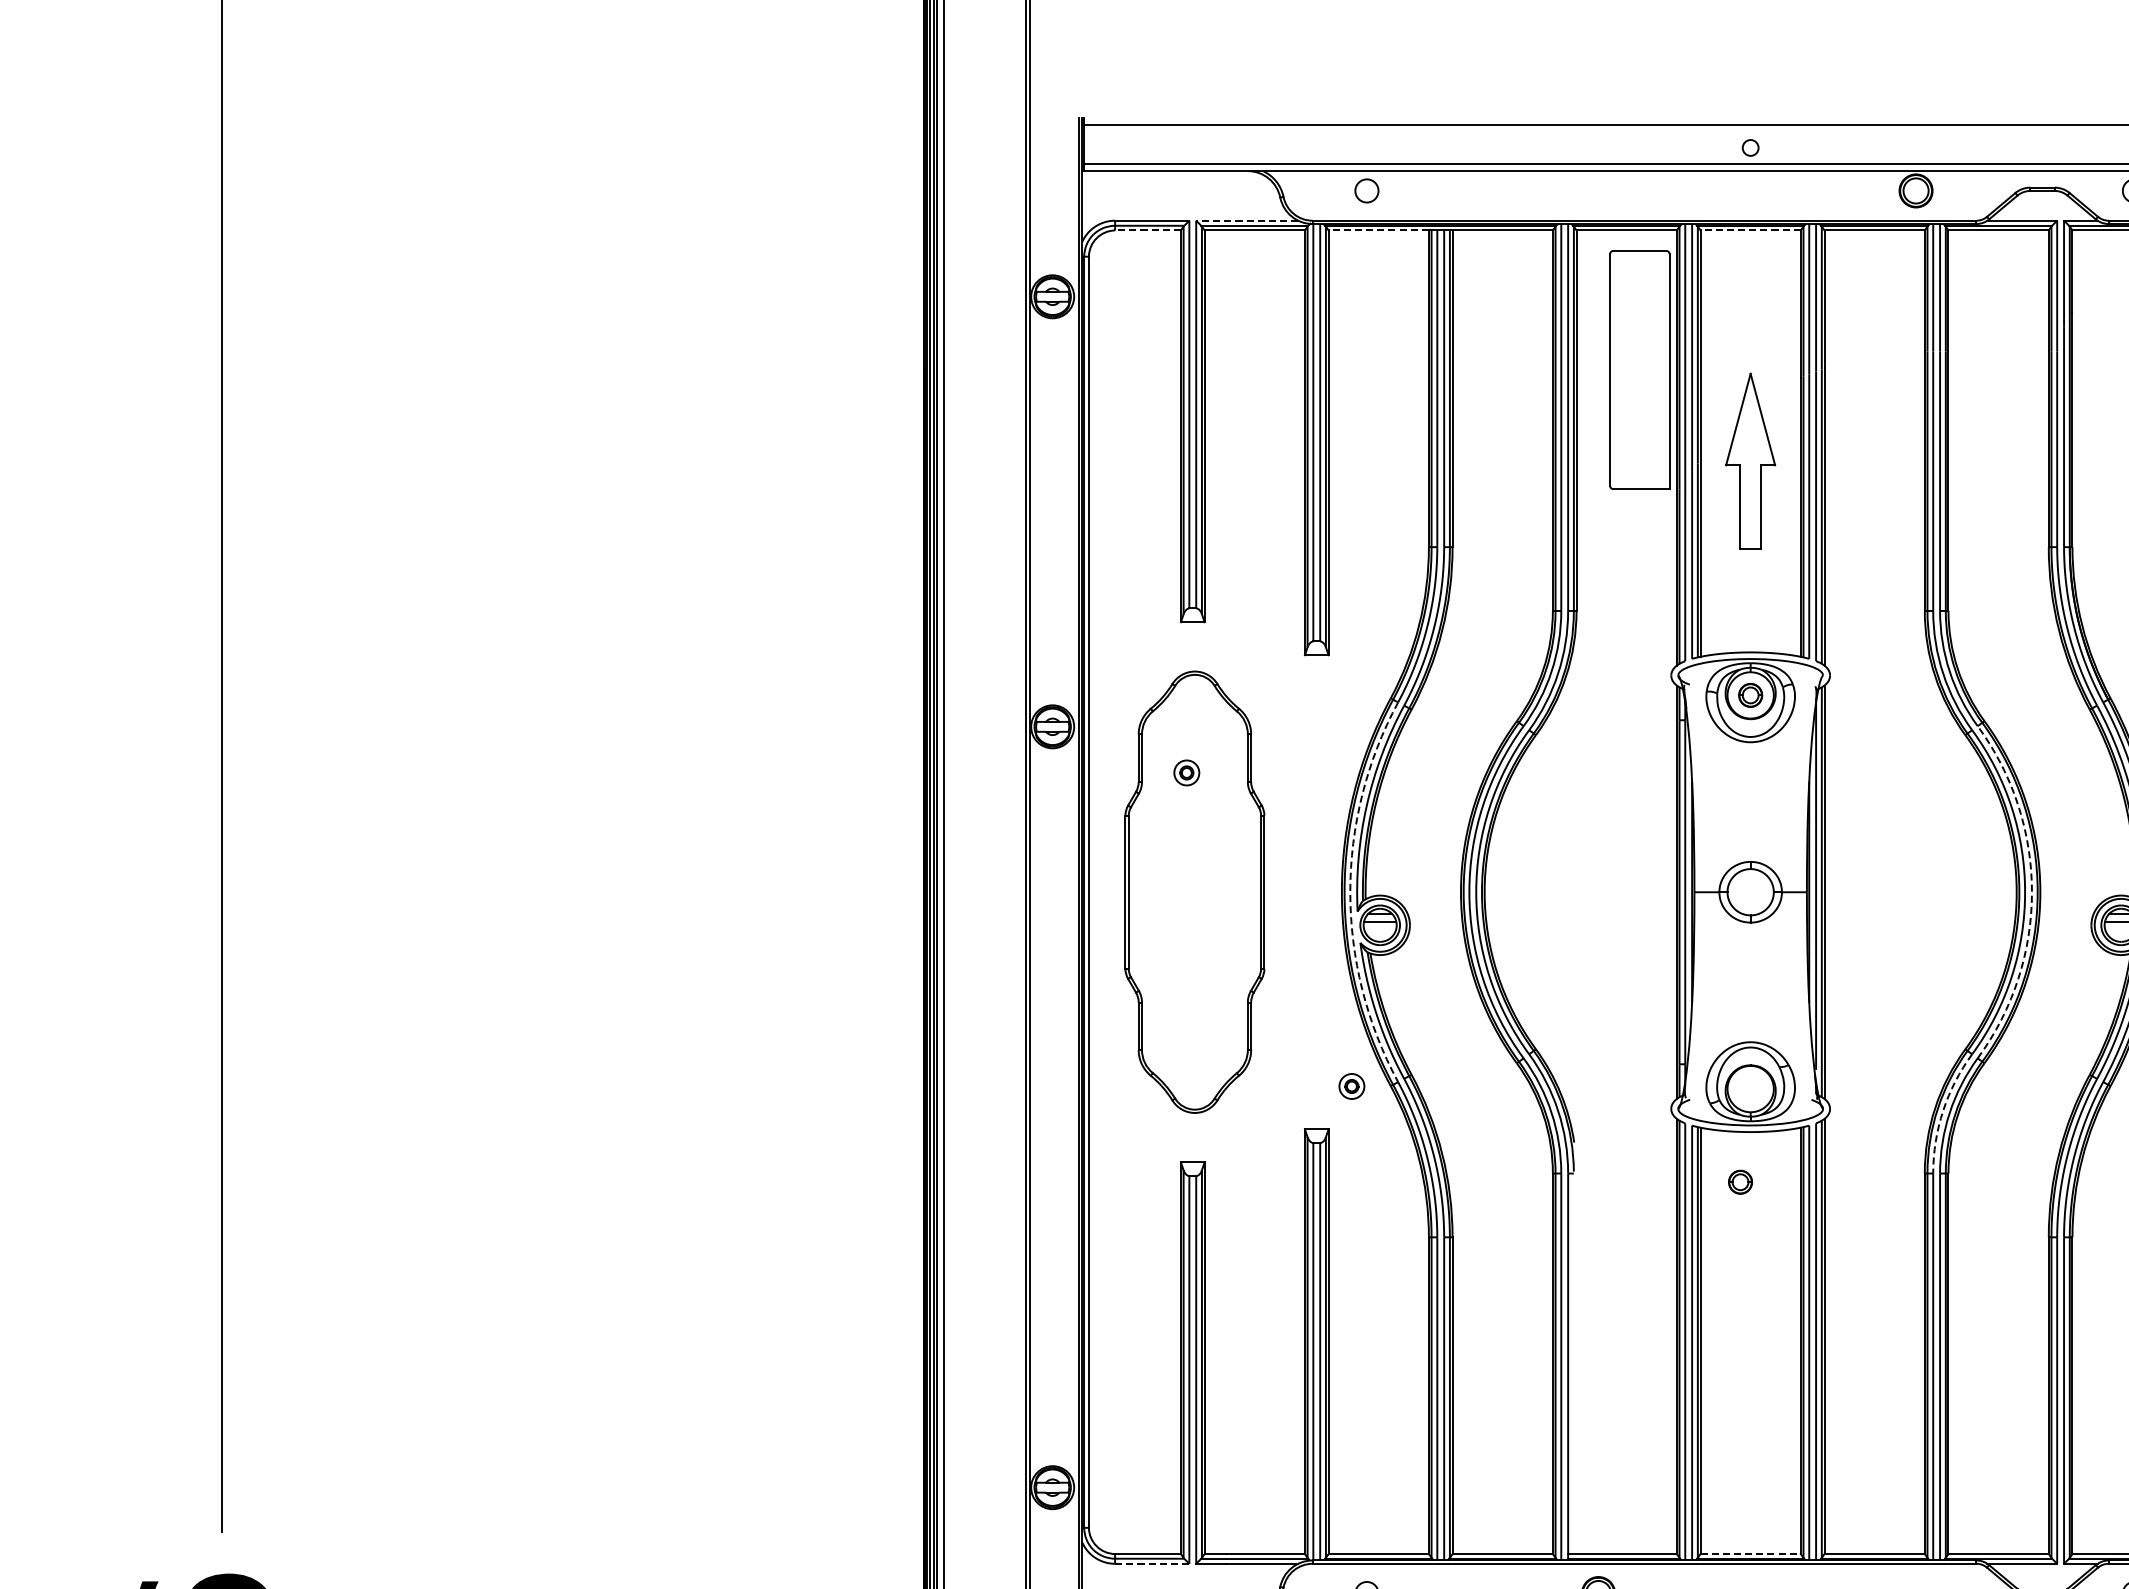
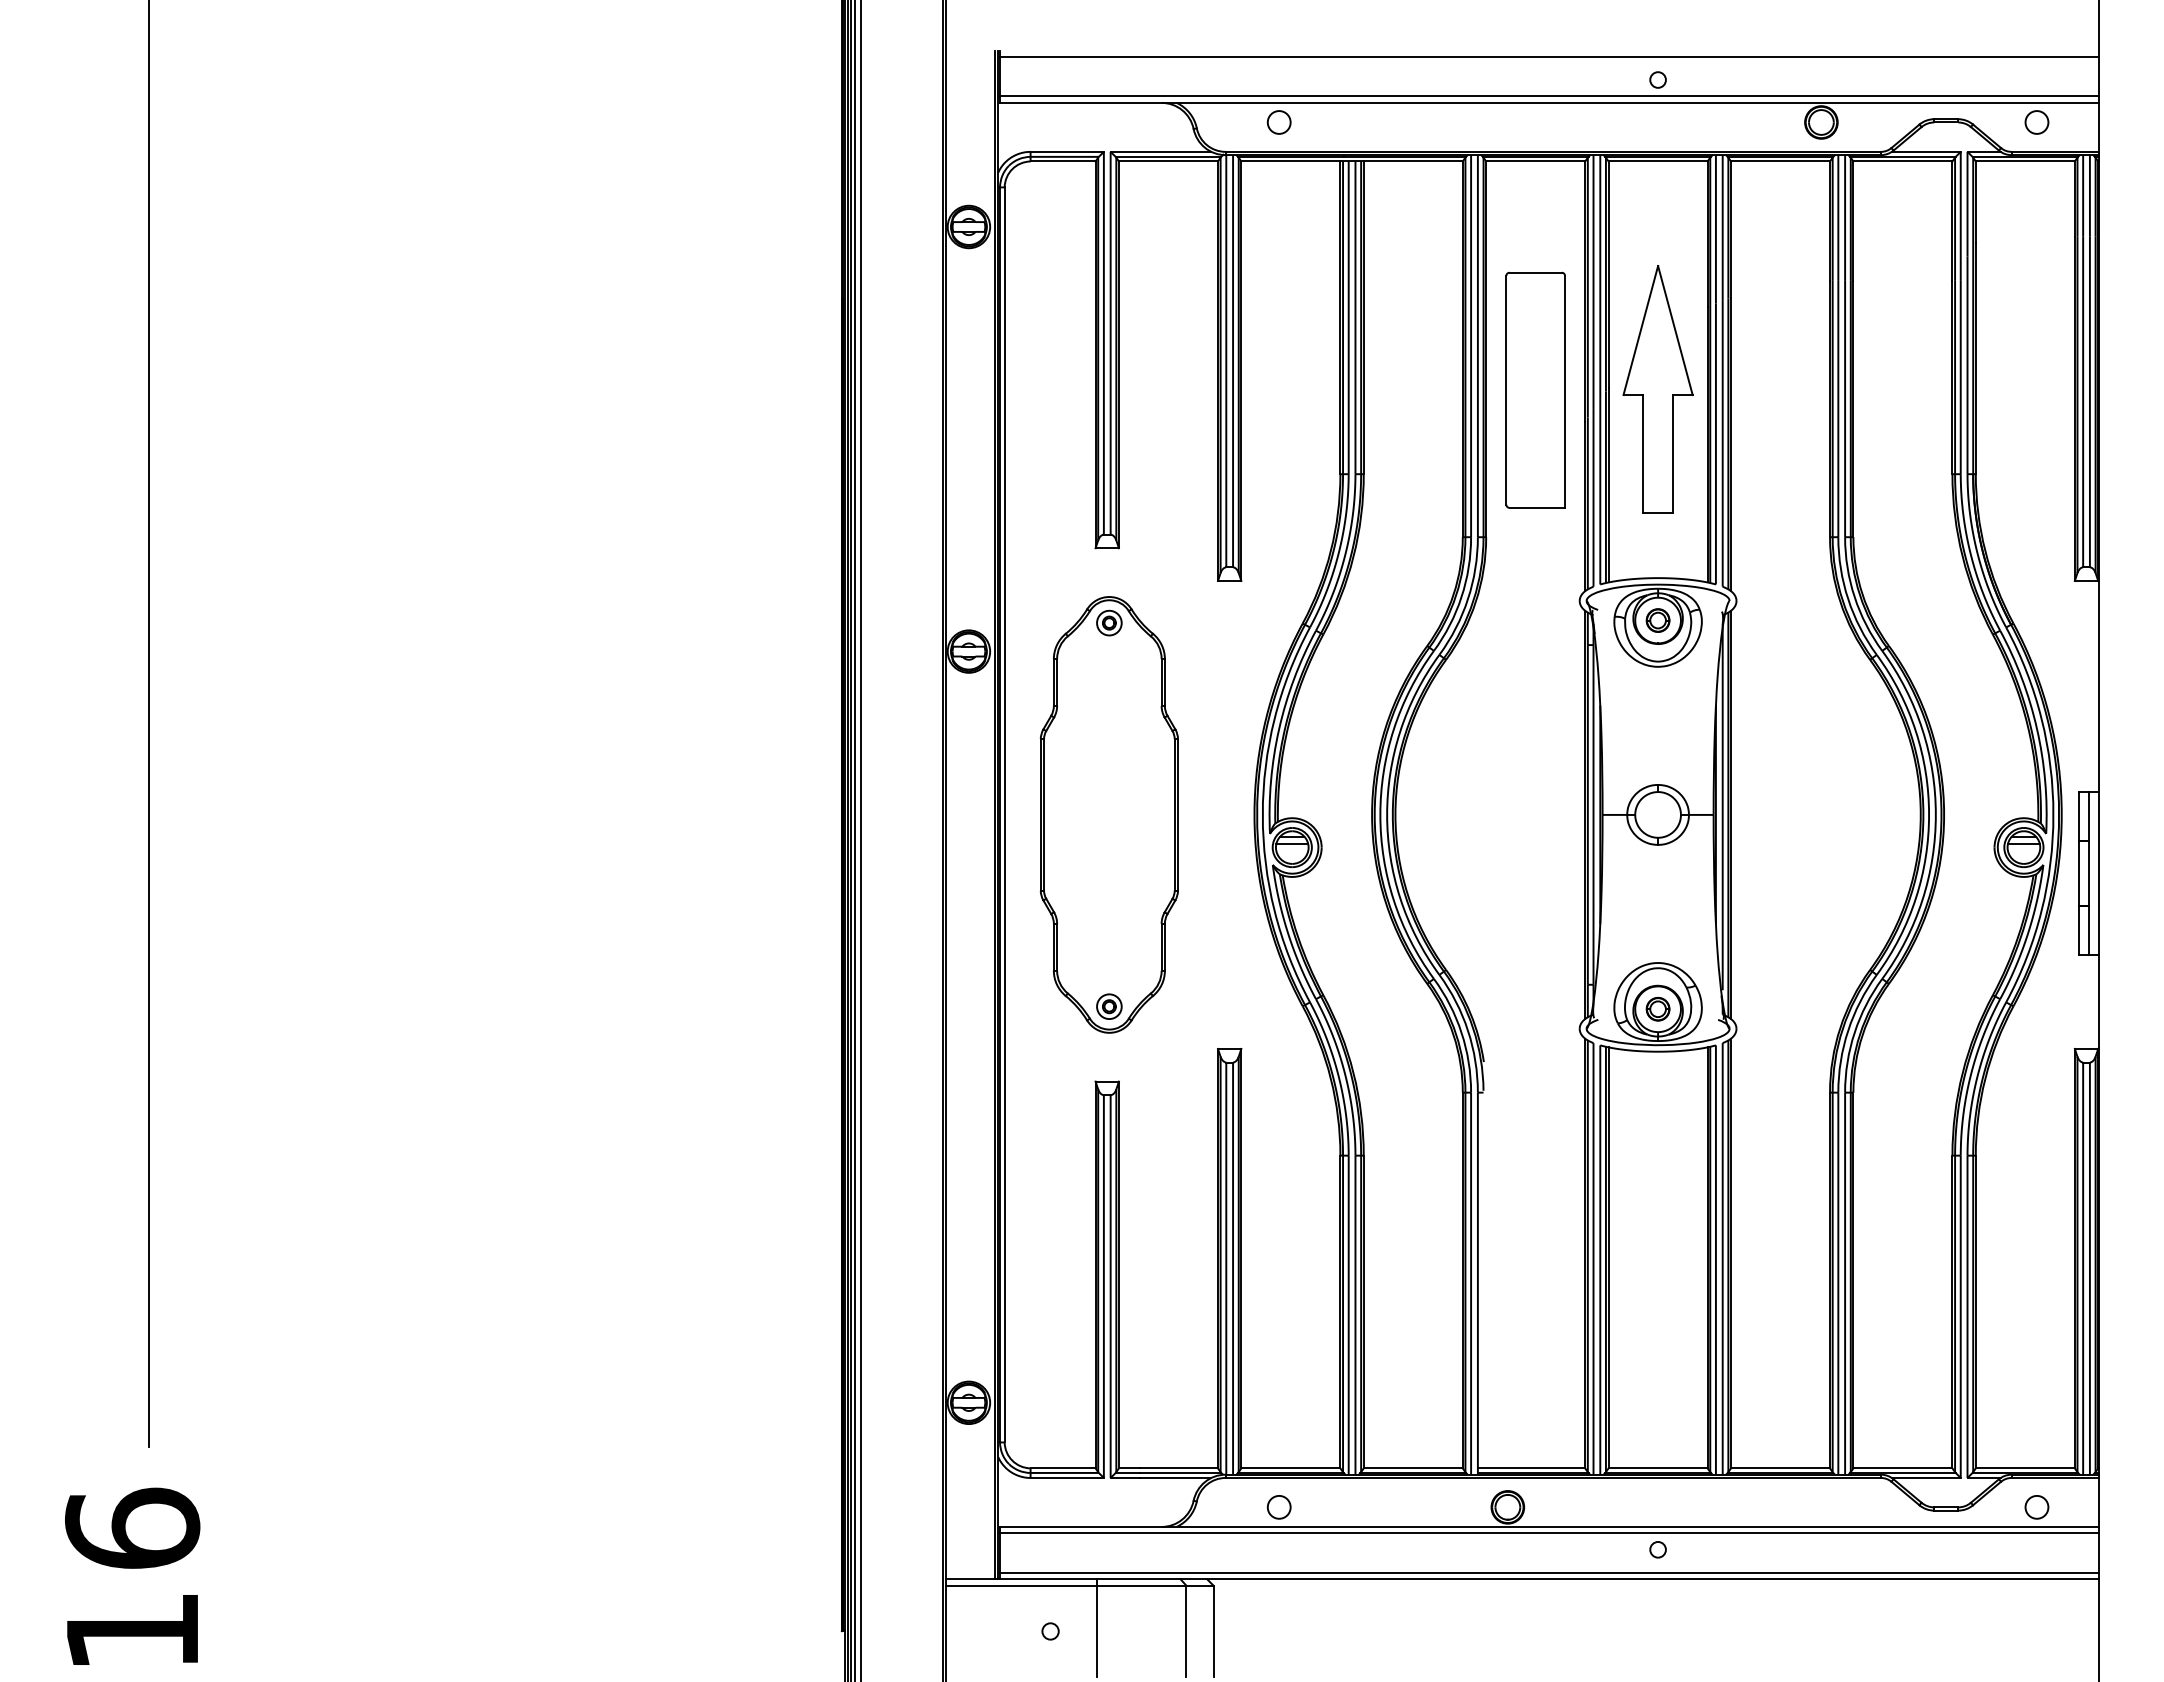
line: (1246, 220) -> (1160, 151), dashed -> solid
line: (1147, 230) -> (1062, 161), dashed -> solid
line: (1378, 230) -> (1290, 161), dashed -> solid
line: (1751, 230) -> (1658, 161), dashed -> solid
part: (1639, 369) -> (1535, 389), moved
part: (1750, 461) -> (1657, 389), size x1.43
part: (1186, 772) -> (1109, 622), moved
arc: (1350, 891) -> (1262, 814), dashed -> solid
arc: (2031, 891) -> (1935, 814), dashed -> solid
part: (1352, 1086) -> (1109, 1006), moved
arc: (1943, 1110) -> (1848, 1030), dashed -> solid
part: (1739, 1182) -> (1657, 1009), moved
line: (1751, 1554) -> (1658, 1468), dashed -> solid
line: (1152, 1563) -> (1067, 1477), dashed -> solid

